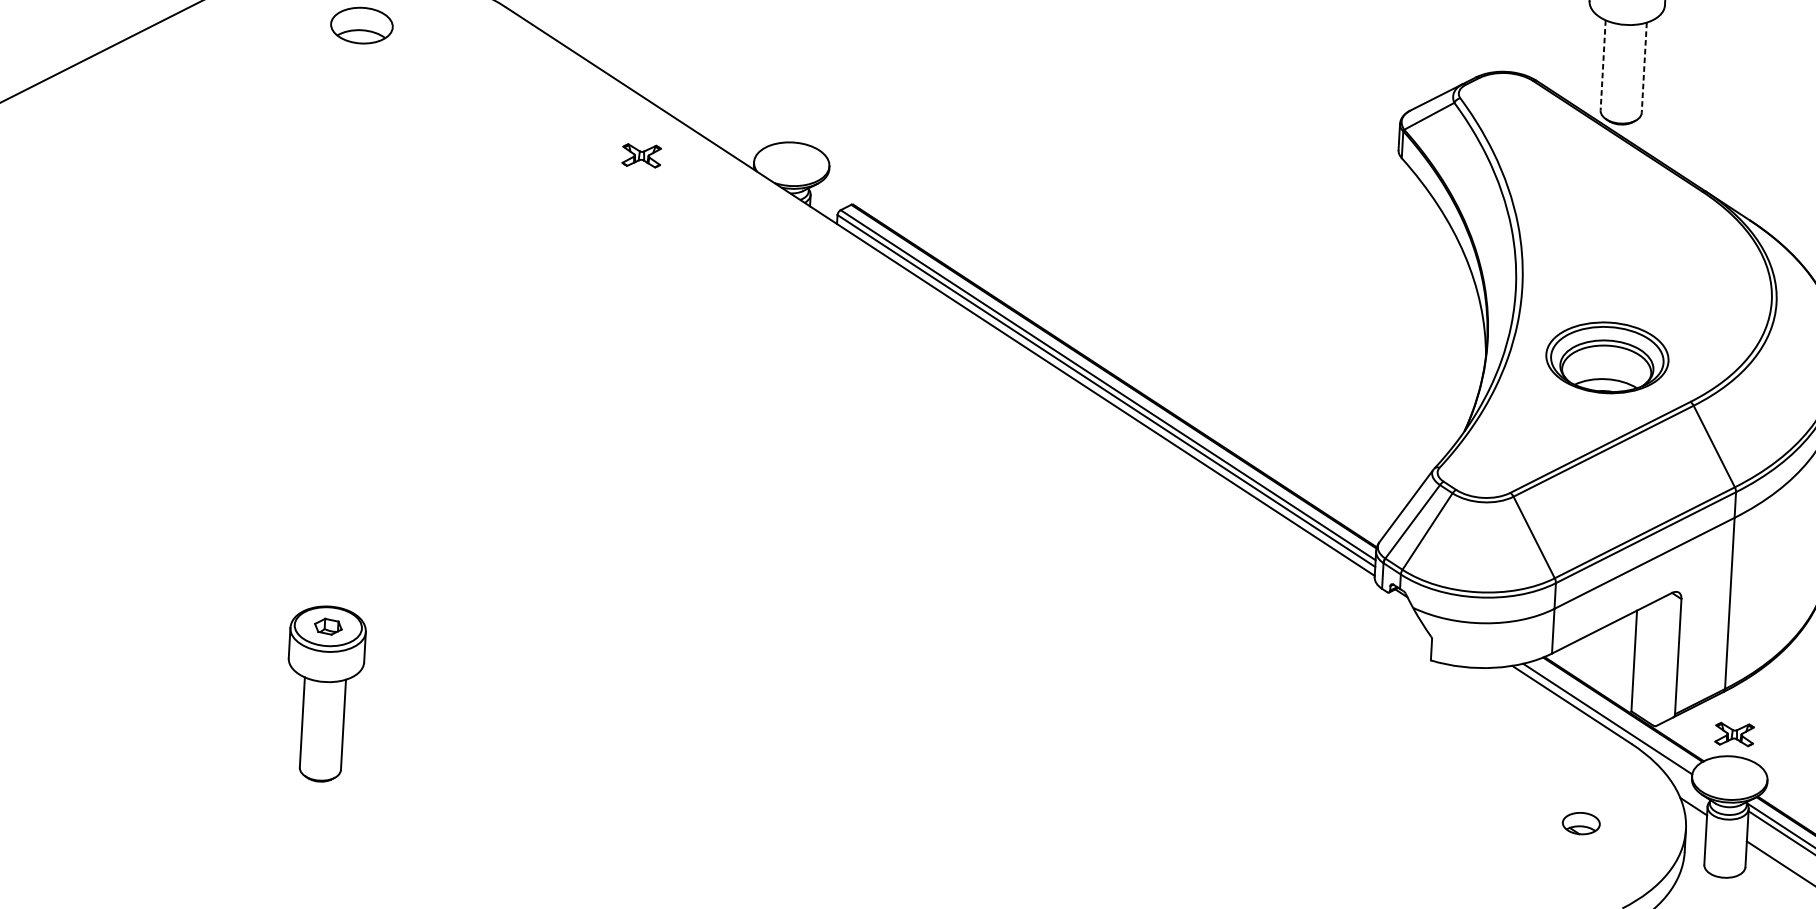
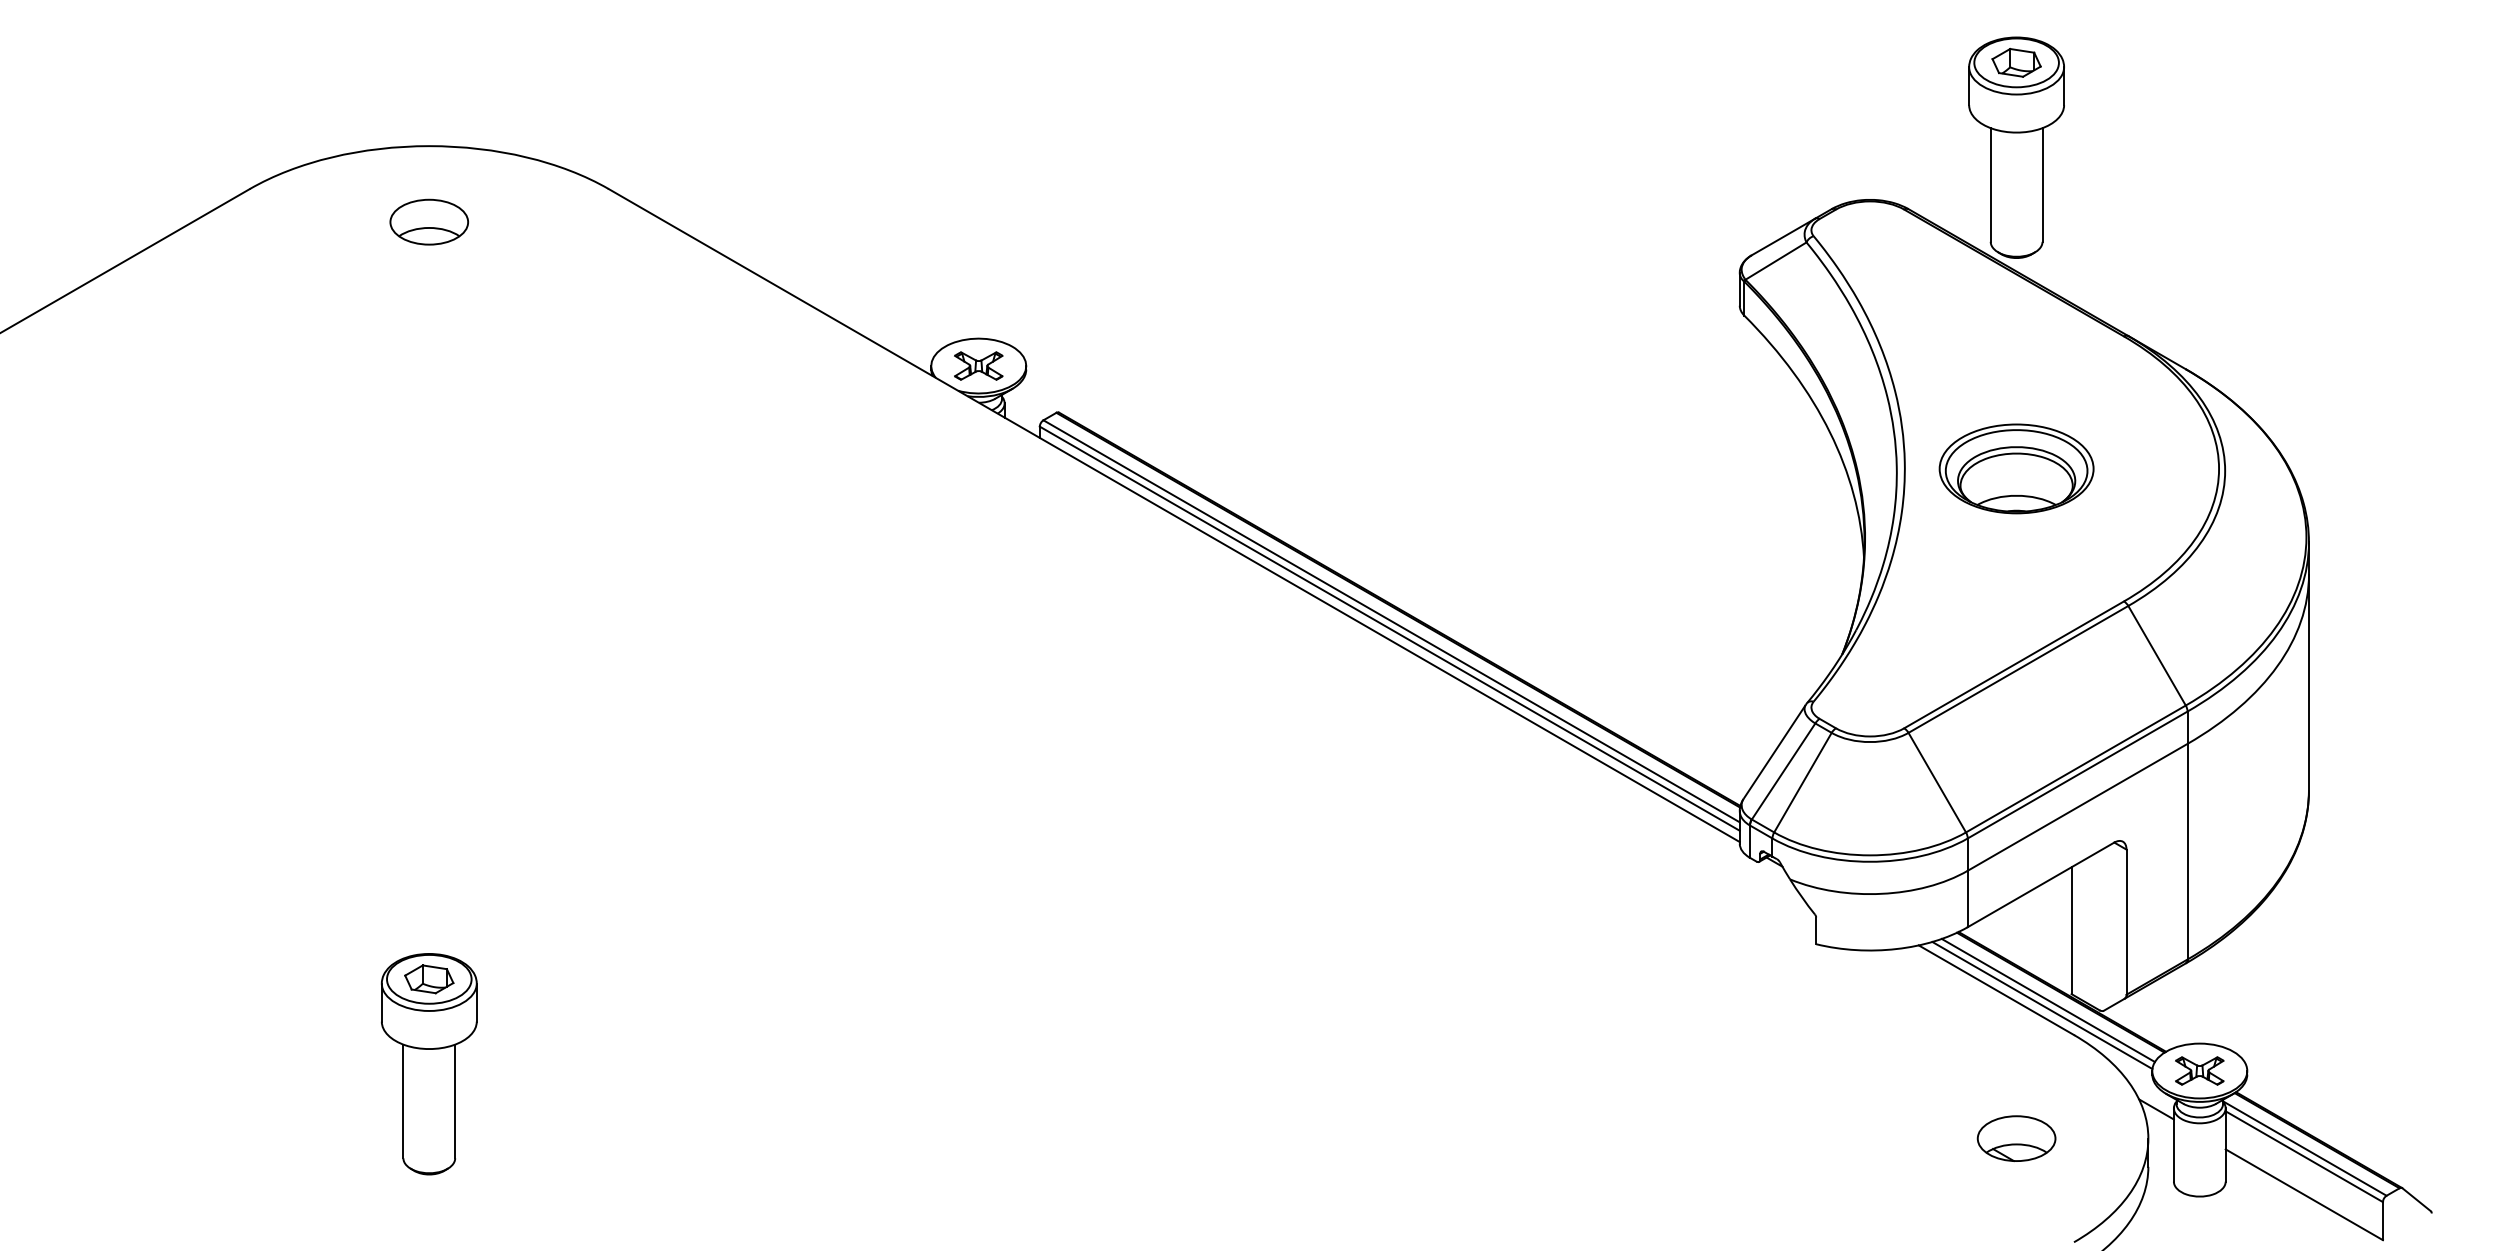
line: (1602, 65) -> (1990, 185), dashed -> solid
line: (1644, 68) -> (2042, 185), dashed -> solid
part: (641, 155) -> (978, 365), moved
part: (1607, 357) -> (2016, 468), moved
part: (328, 626) -> (429, 979), size x1.43
line: (1612, 715) -> (2047, 1000), added
part: (1734, 734) -> (2199, 1070), moved
part: (1581, 823) -> (2016, 1138), size x1.67

